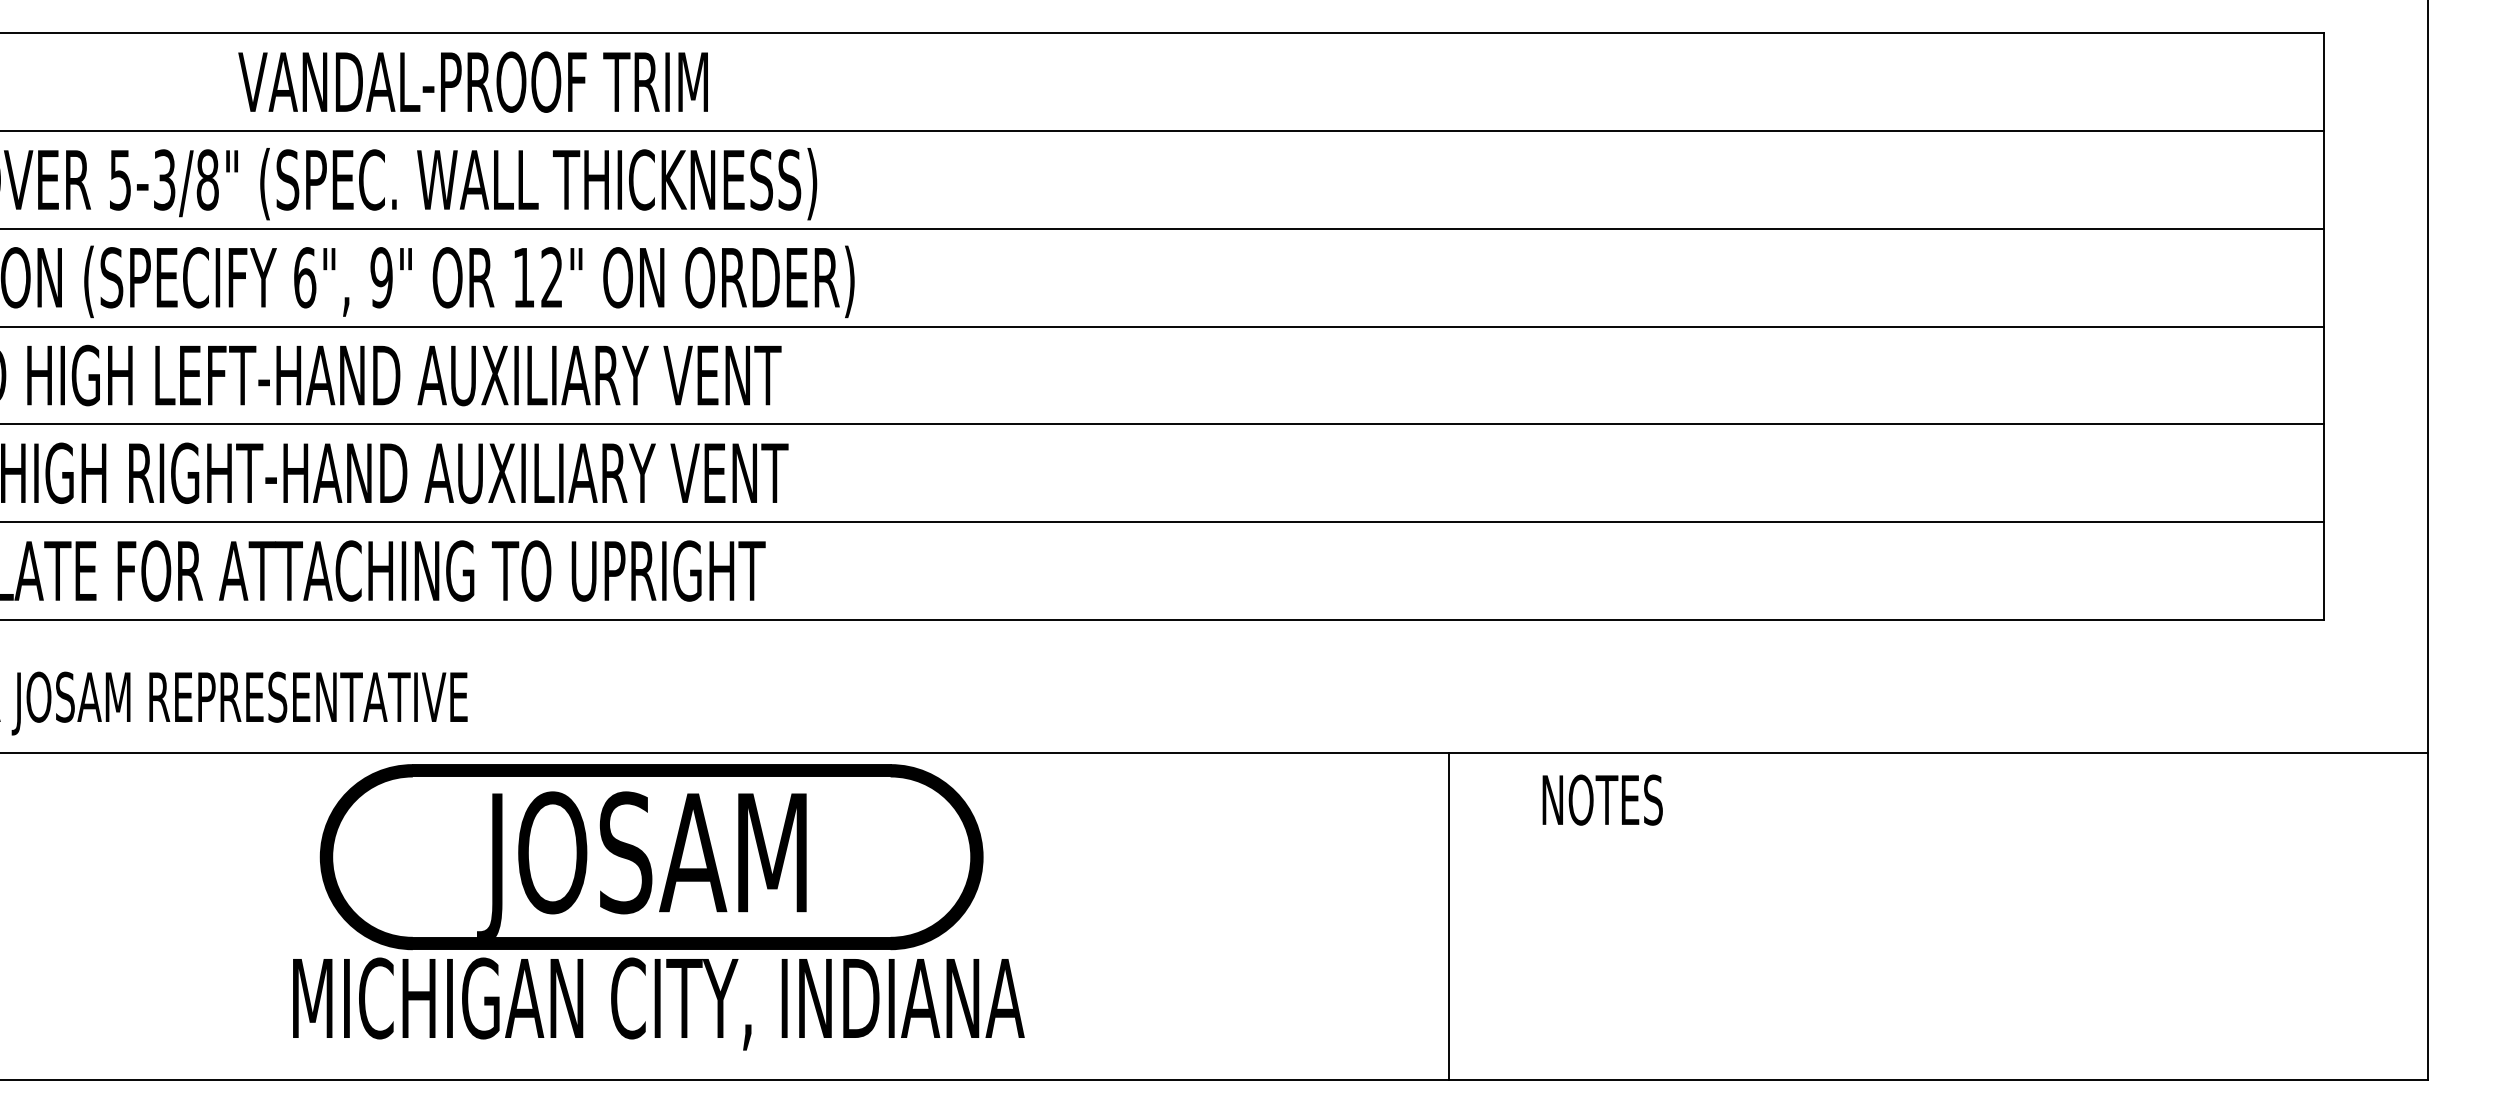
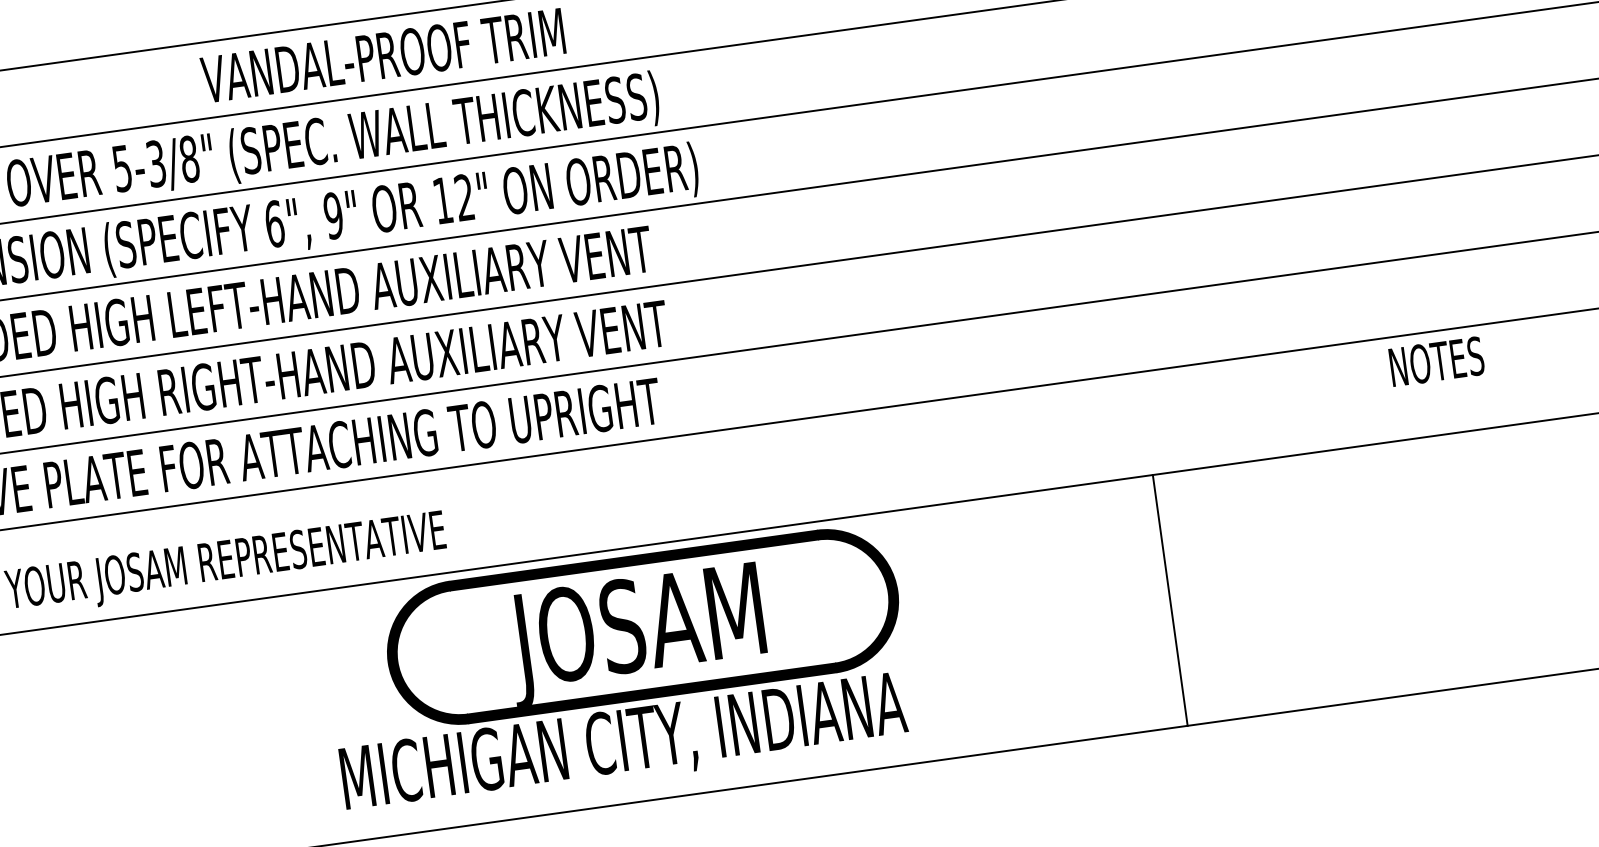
text: (1602, 799) -> (1436, 361), moved
part: (651, 857) -> (642, 627), moved
line: (1449, 916) -> (1170, 600), moved

